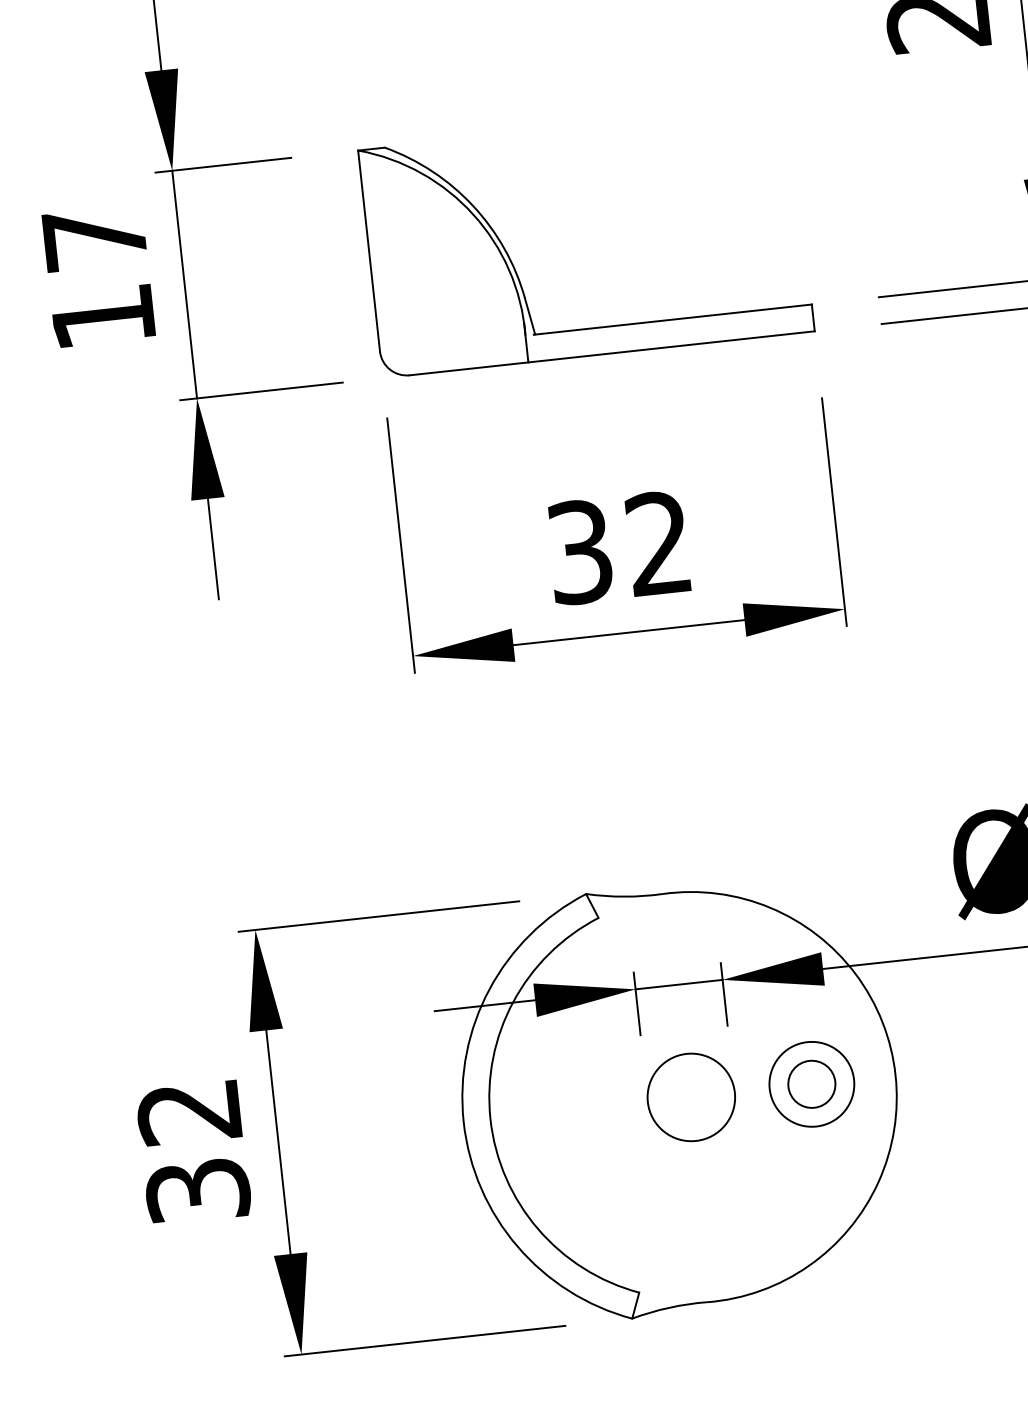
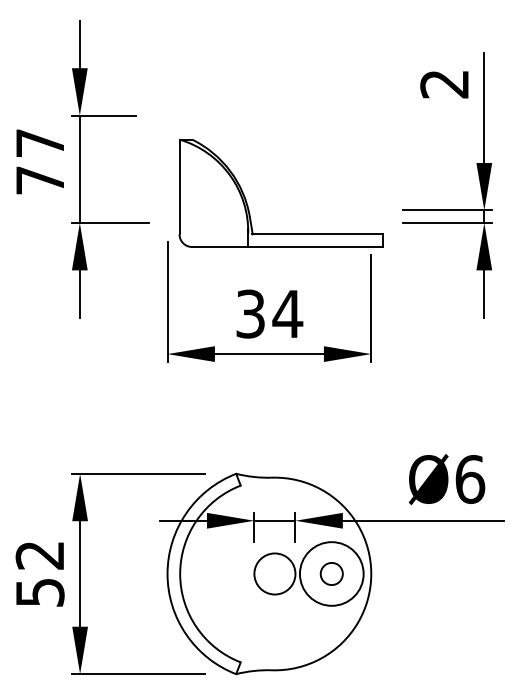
part: (516, 268) -> (247, 202), moved
text: (101, 317) -> (39, 180), 17 -> 77
text: (657, 542) -> (287, 313), 32 -> 34
circle: (811, 1083) -> (331, 573), size x1.6
text: (196, 1190) -> (39, 592), 32 -> 52

